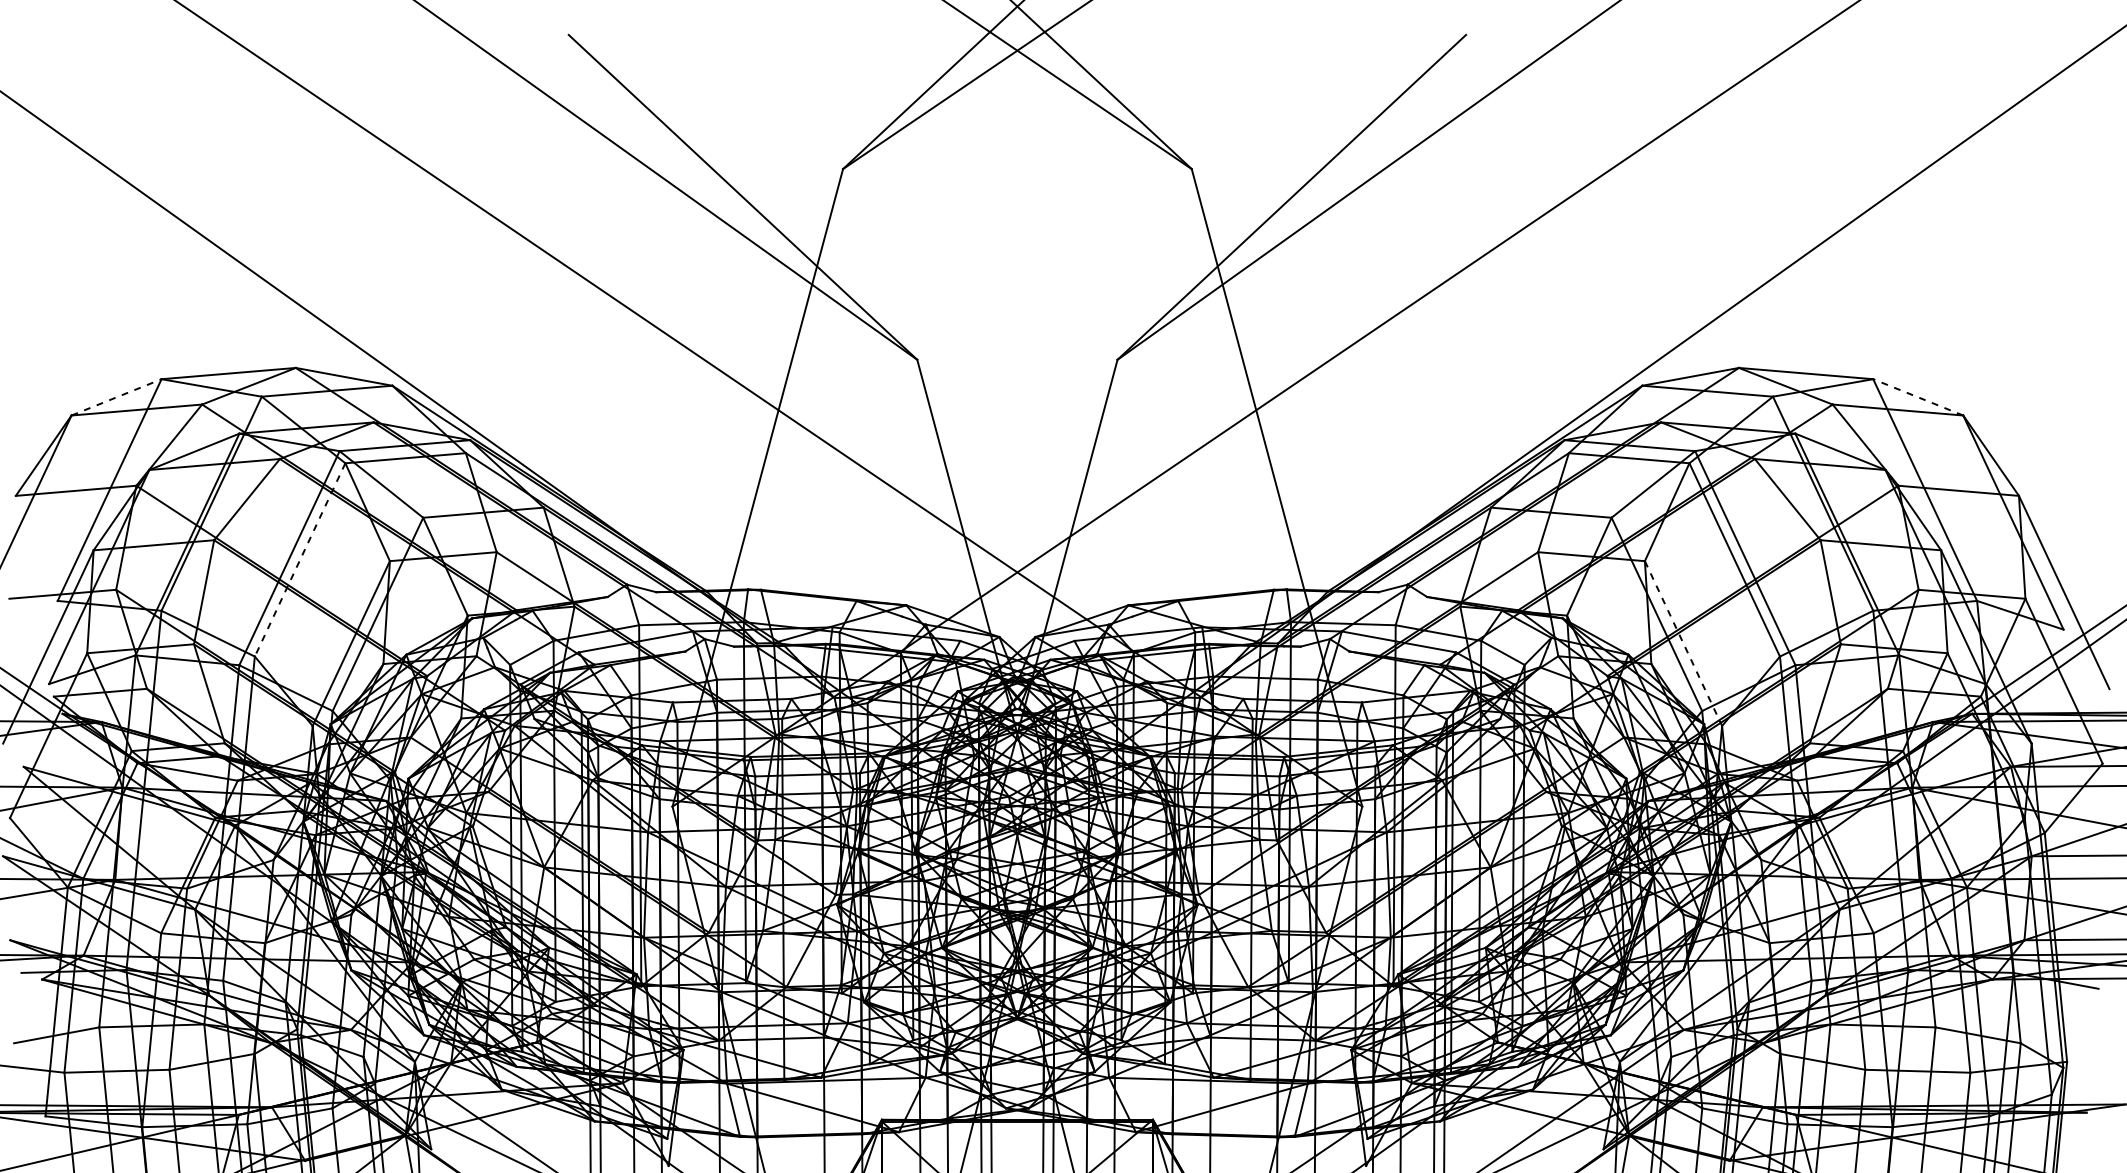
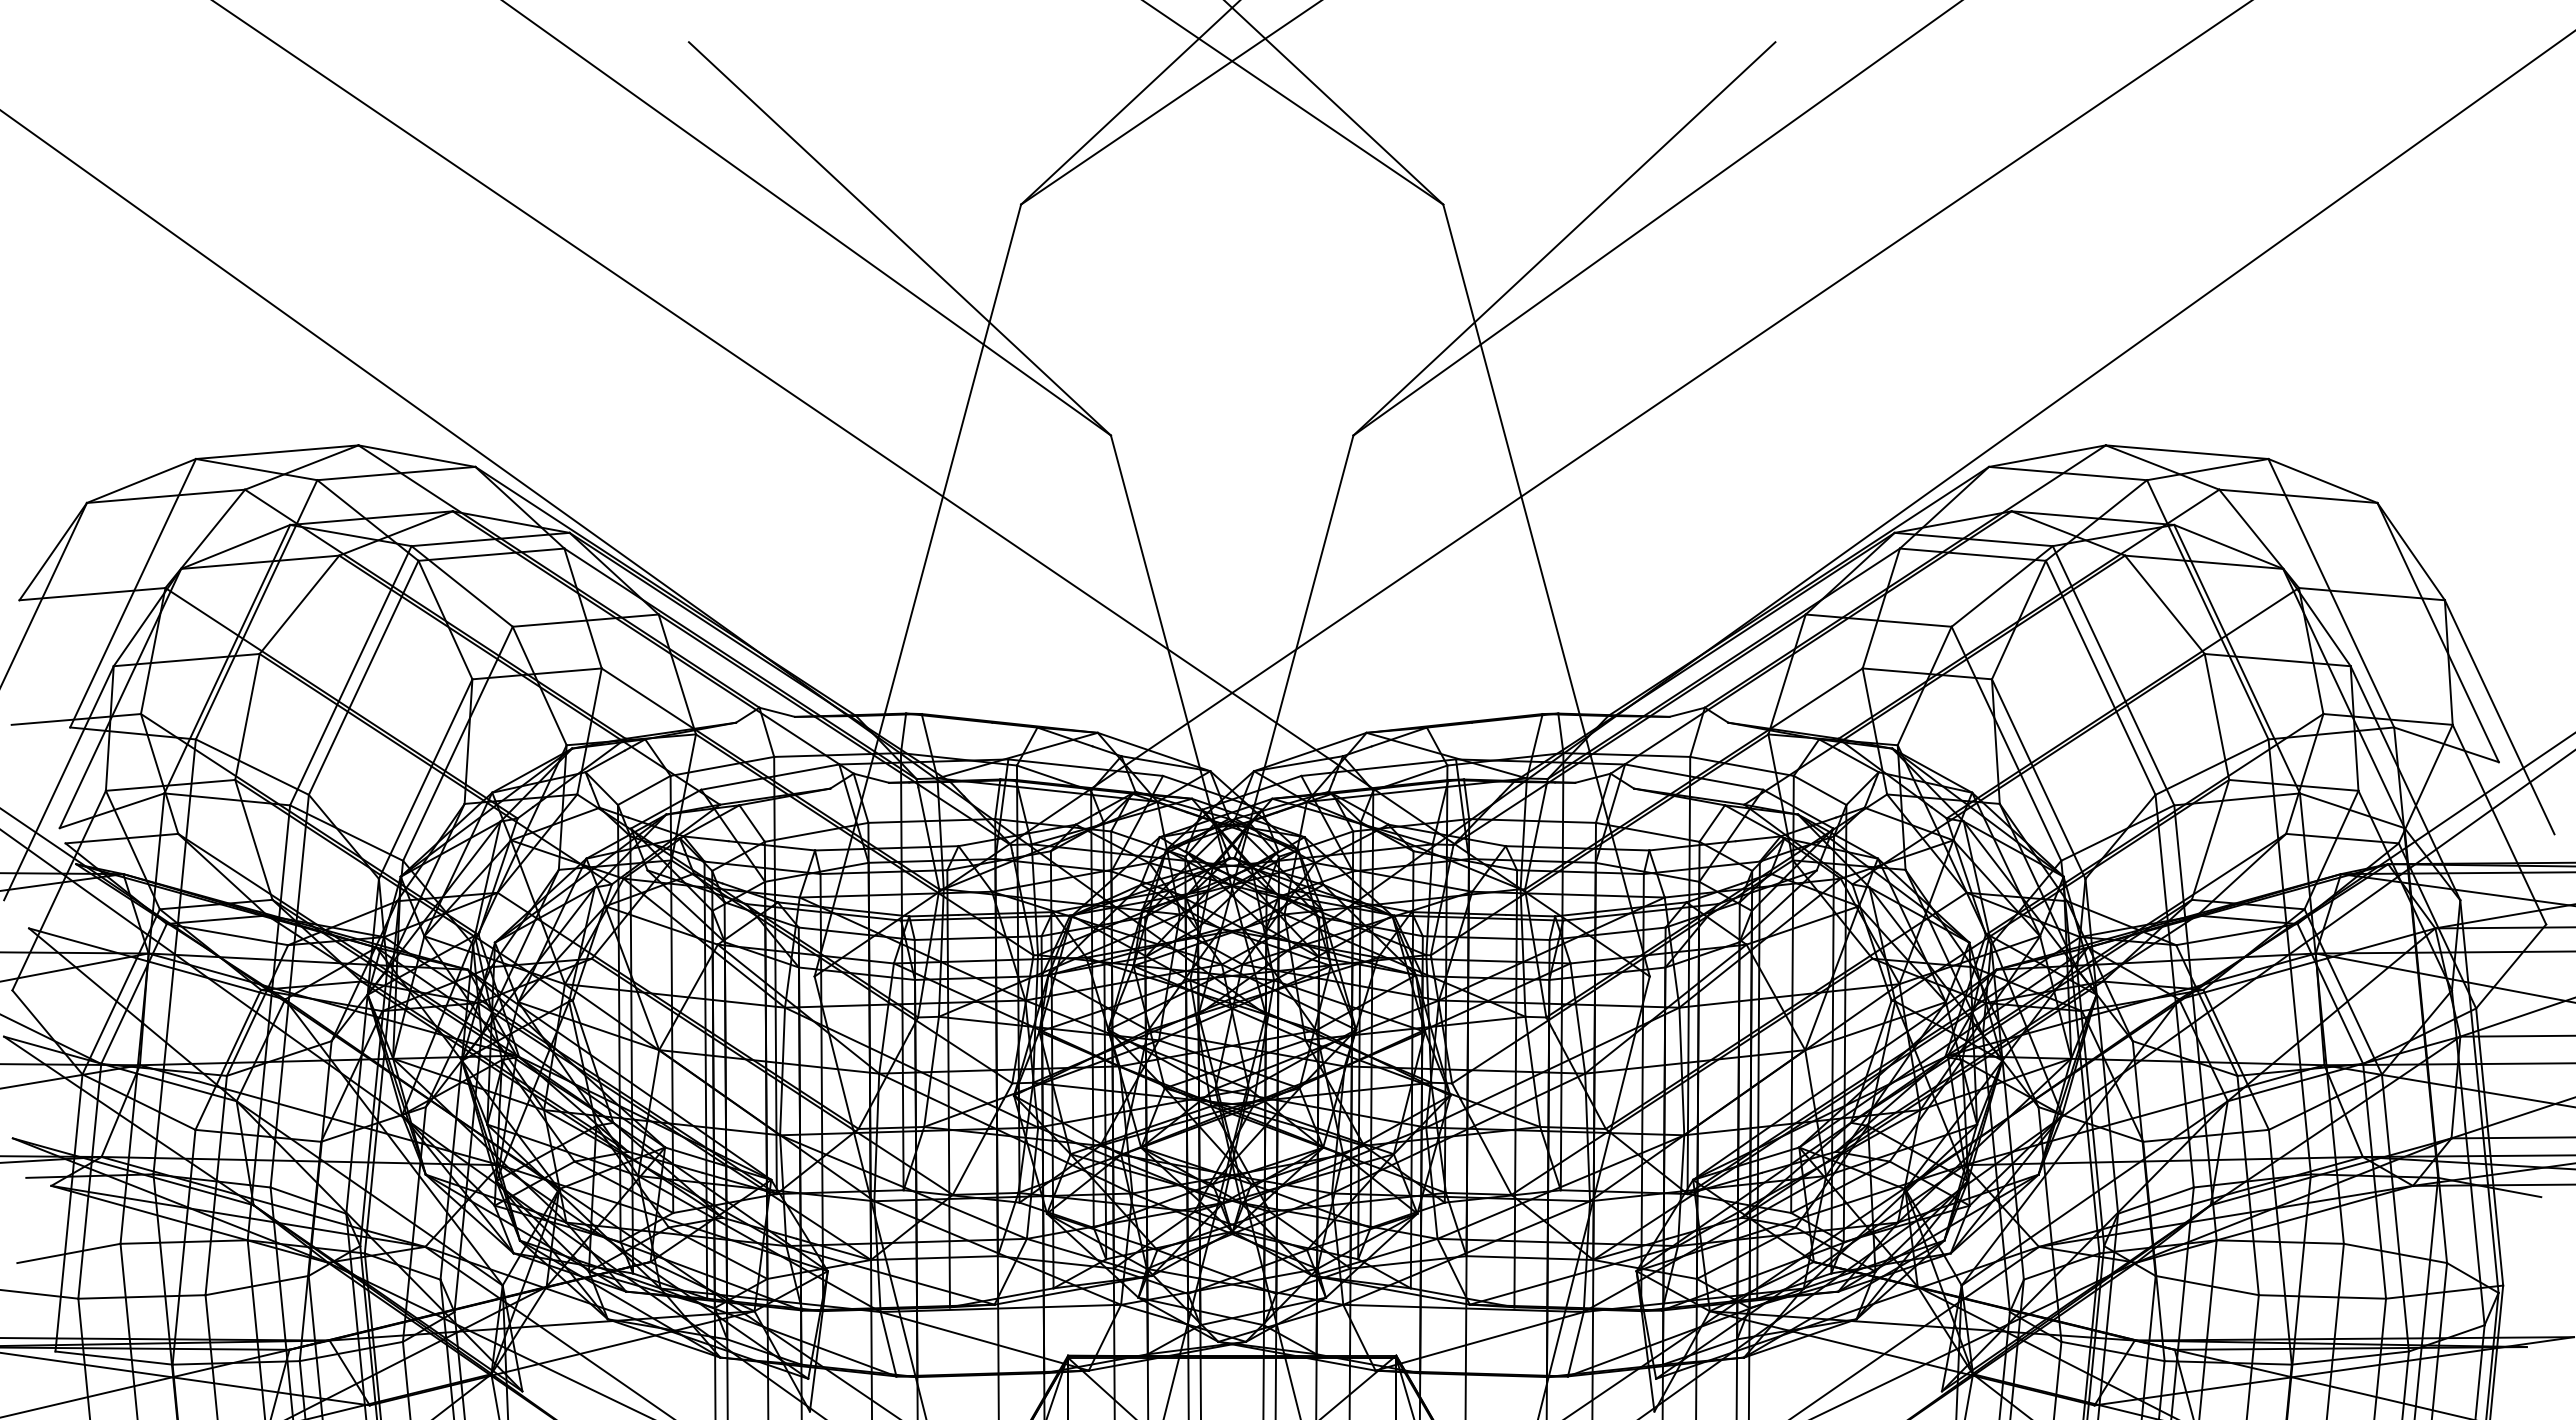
line: (116, 397) -> (141, 481), dashed -> solid
line: (1917, 397) -> (2322, 481), dashed -> solid
line: (299, 560) -> (363, 678), dashed -> solid
line: (1683, 643) -> (2038, 779), dashed -> solid

